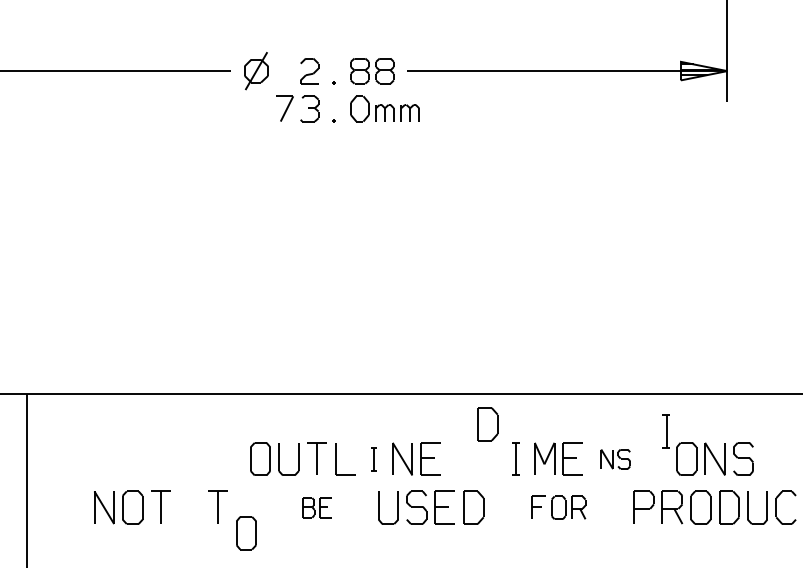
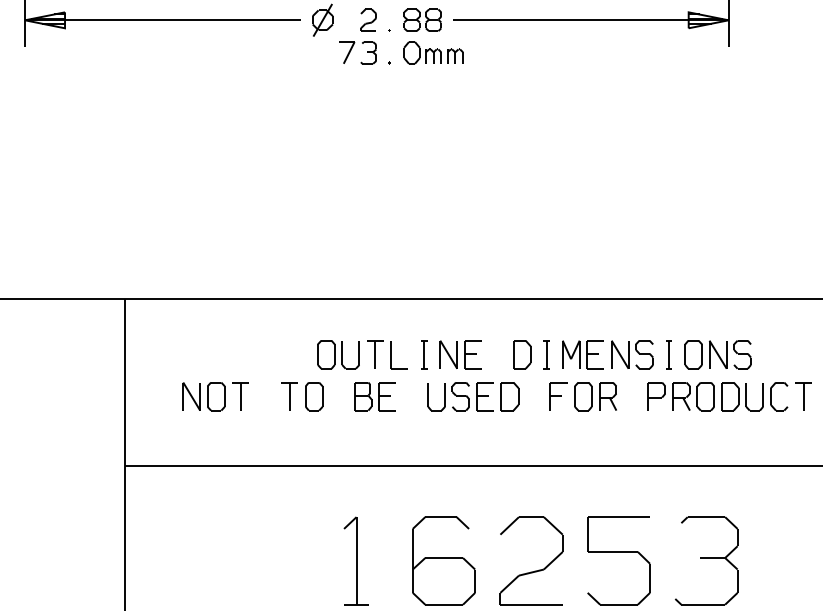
part: (488, 424) -> (522, 354), moved
part: (665, 431) -> (668, 354), moved
part: (374, 458) -> (424, 354), size x1.43
part: (615, 458) -> (632, 354), size x1.67
part: (316, 507) -> (374, 396), size x1.67
part: (557, 507) -> (582, 396), size x1.43
part: (246, 533) -> (314, 396), moved

